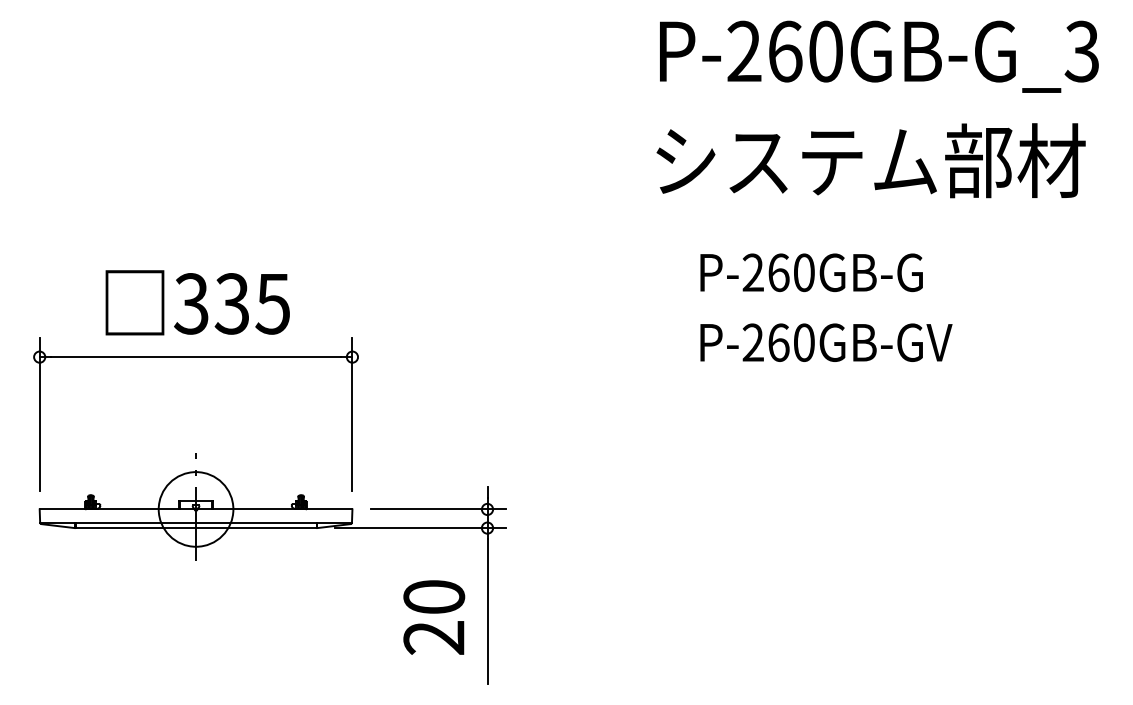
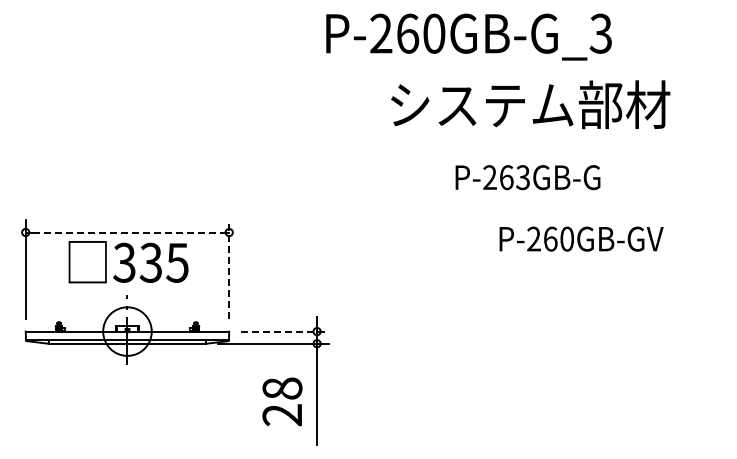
text: (878, 55) -> (468, 36), moved
text: (870, 160) -> (530, 104), moved
text: (803, 272) -> (522, 177), P-260GB-G -> P-263GB-G
text: (197, 303) -> (128, 262), moved
text: (826, 341) -> (581, 238), moved
line: (196, 357) -> (127, 232), solid -> dashed
line: (352, 413) -> (229, 269), solid -> dashed
line: (438, 509) -> (285, 331), solid -> dashed
text: (434, 596) -> (282, 388), 20 -> 28

